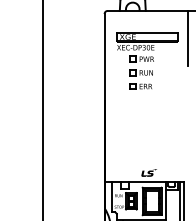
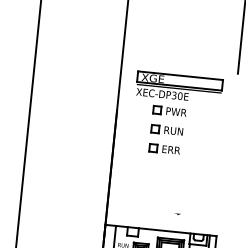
part: (147, 60) -> (177, 113), moved
fill: (147, 173) -> (166, 218), removed

